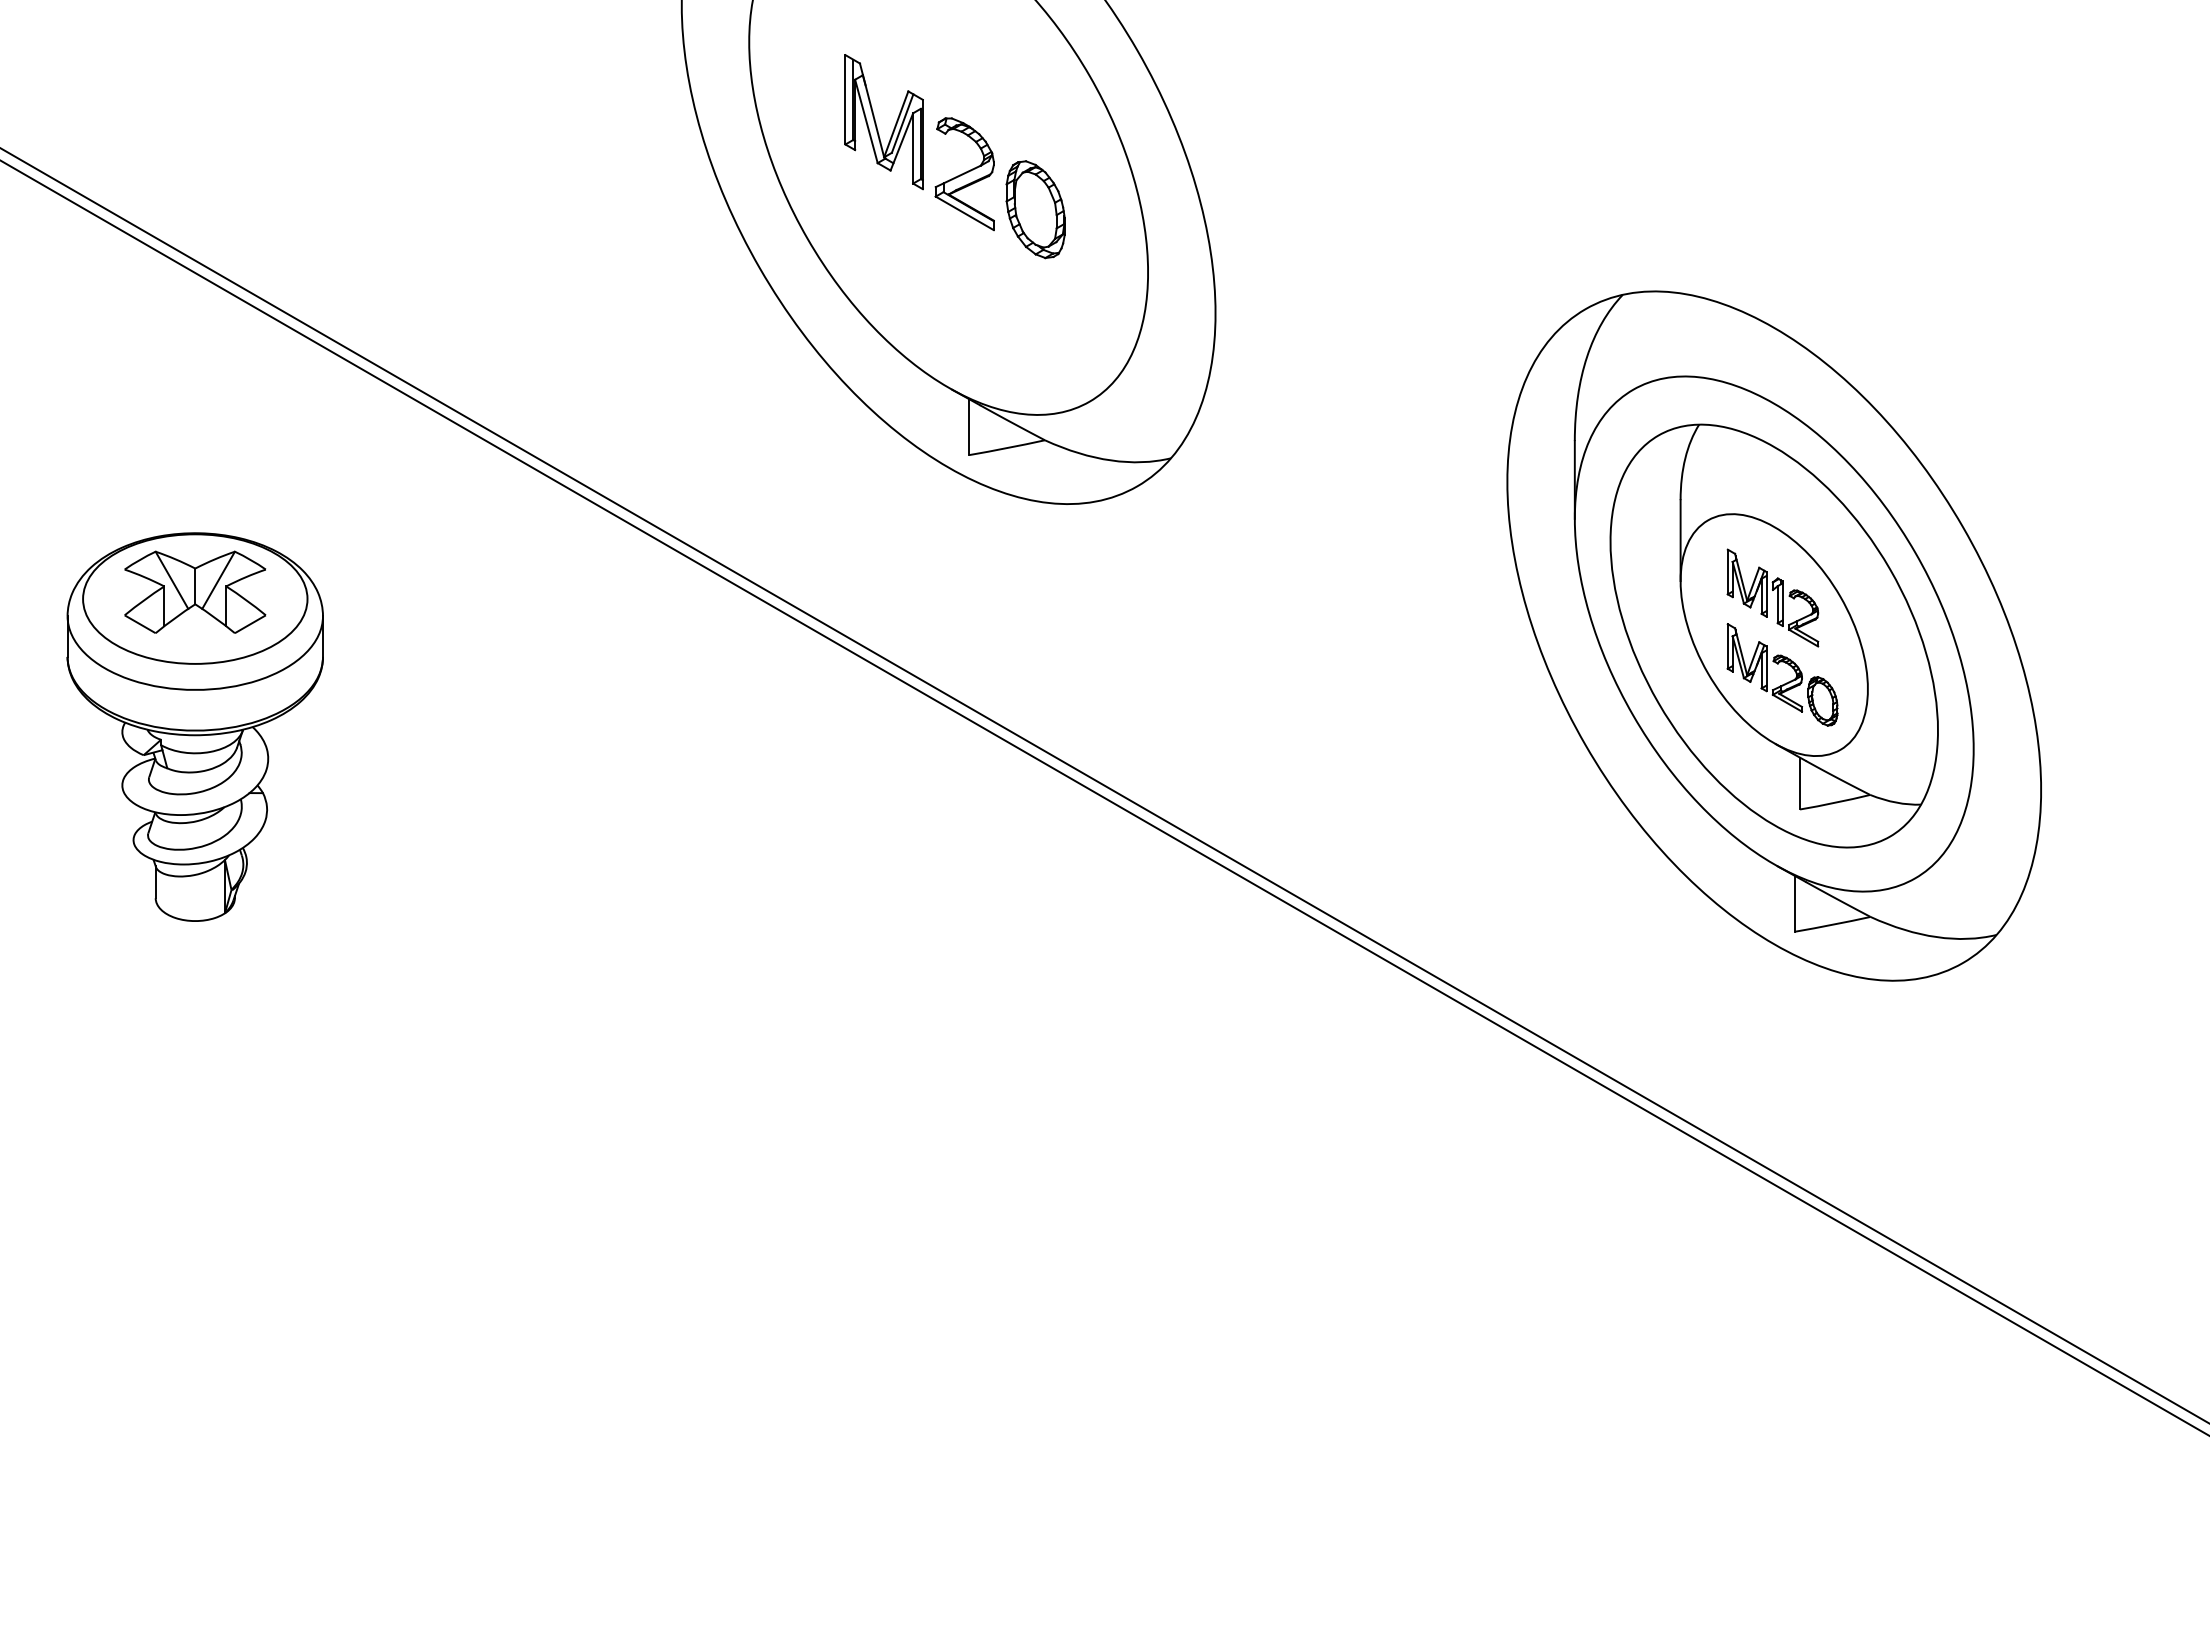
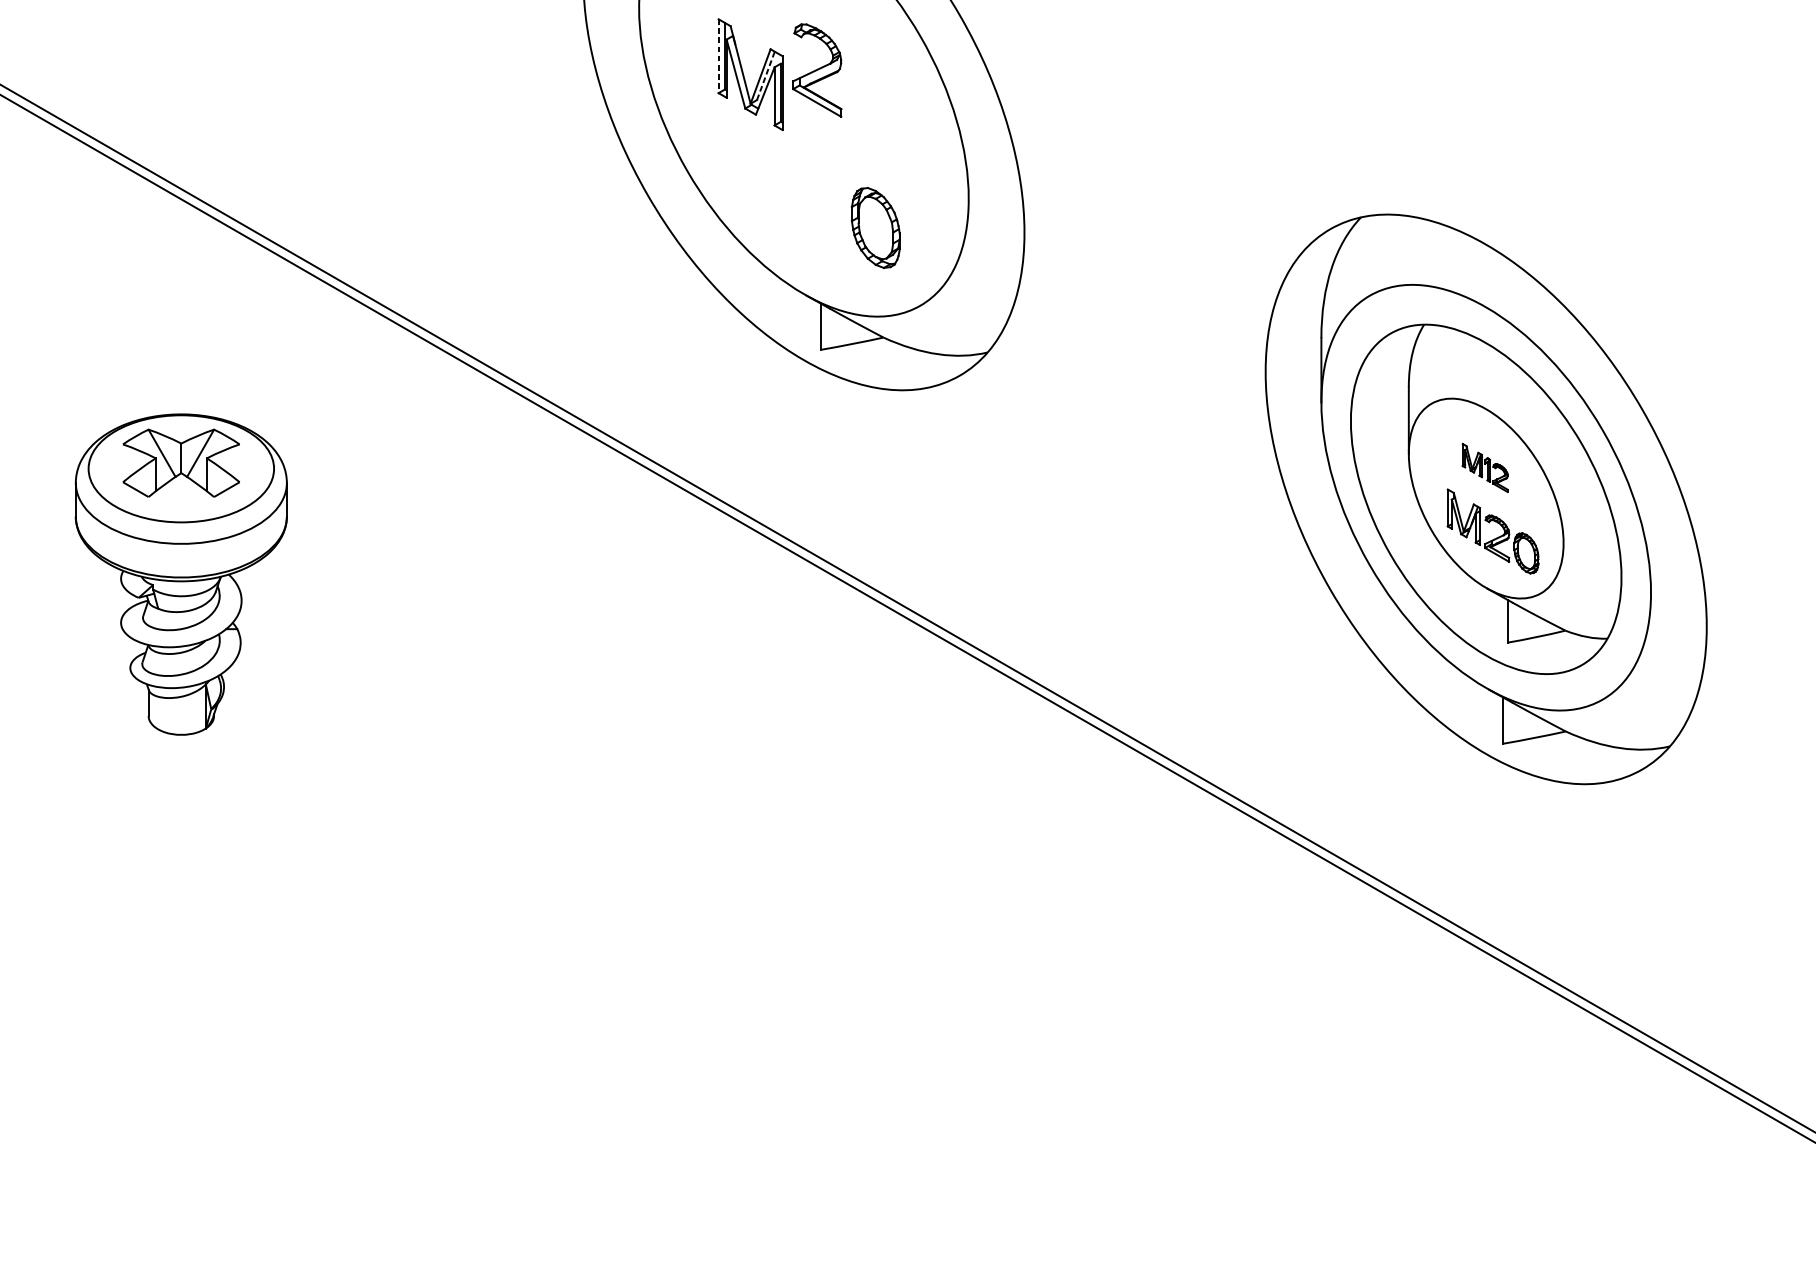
line: (845, 99) -> (718, 55), solid -> dashed
line: (902, 123) -> (765, 75), solid -> dashed
part: (964, 174) -> (817, 70), moved
part: (1035, 209) -> (875, 227), moved
part: (1772, 597) -> (1484, 467), size x0.6

